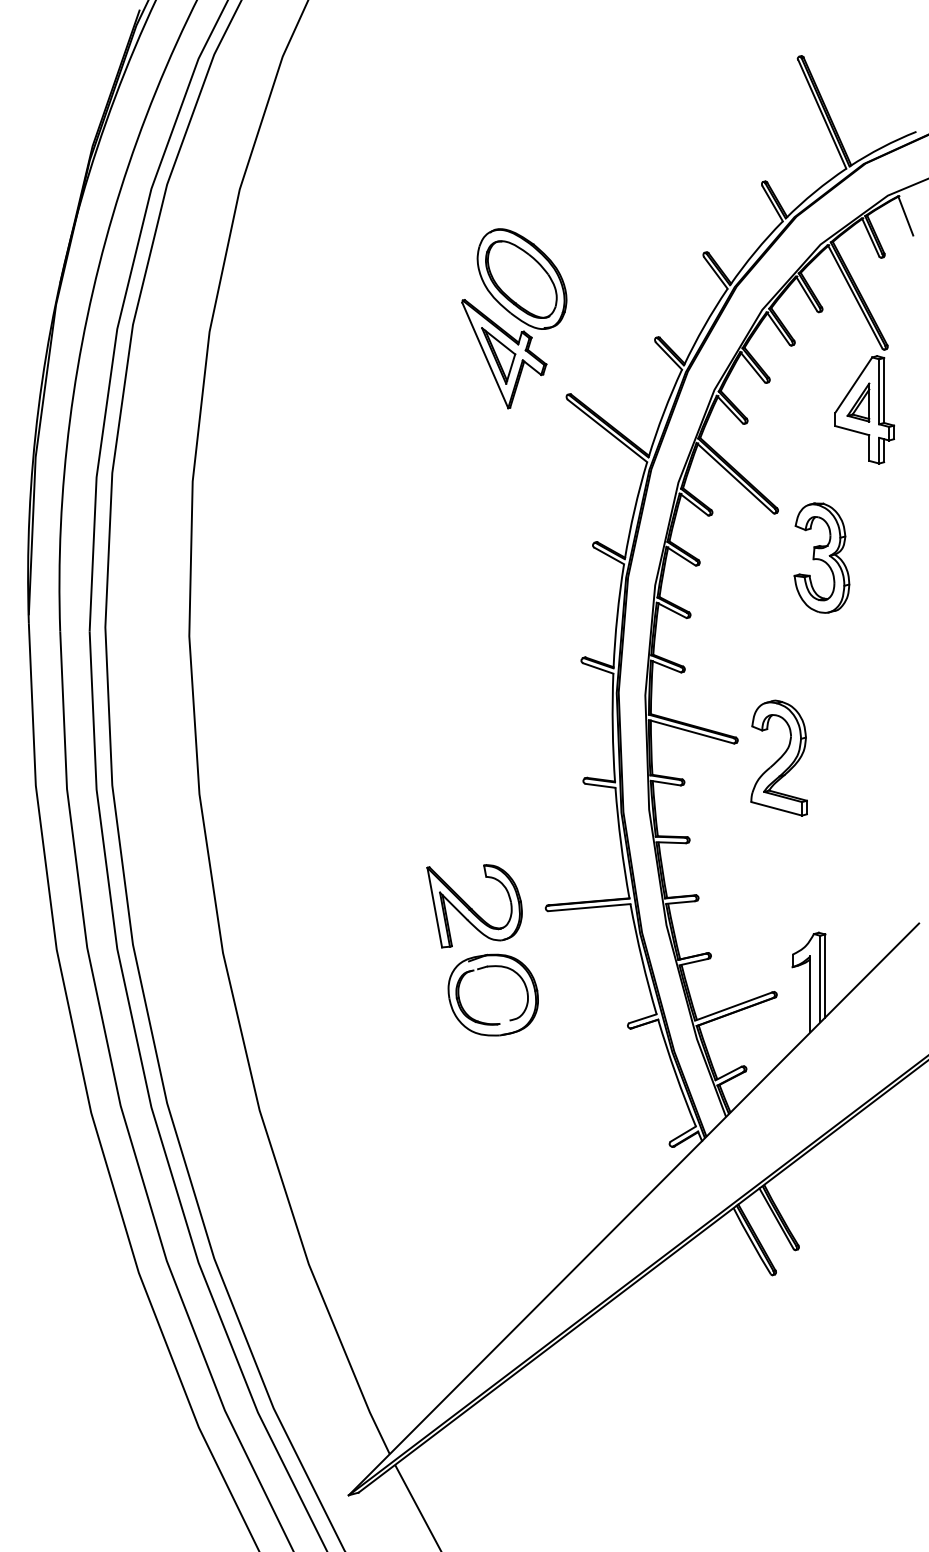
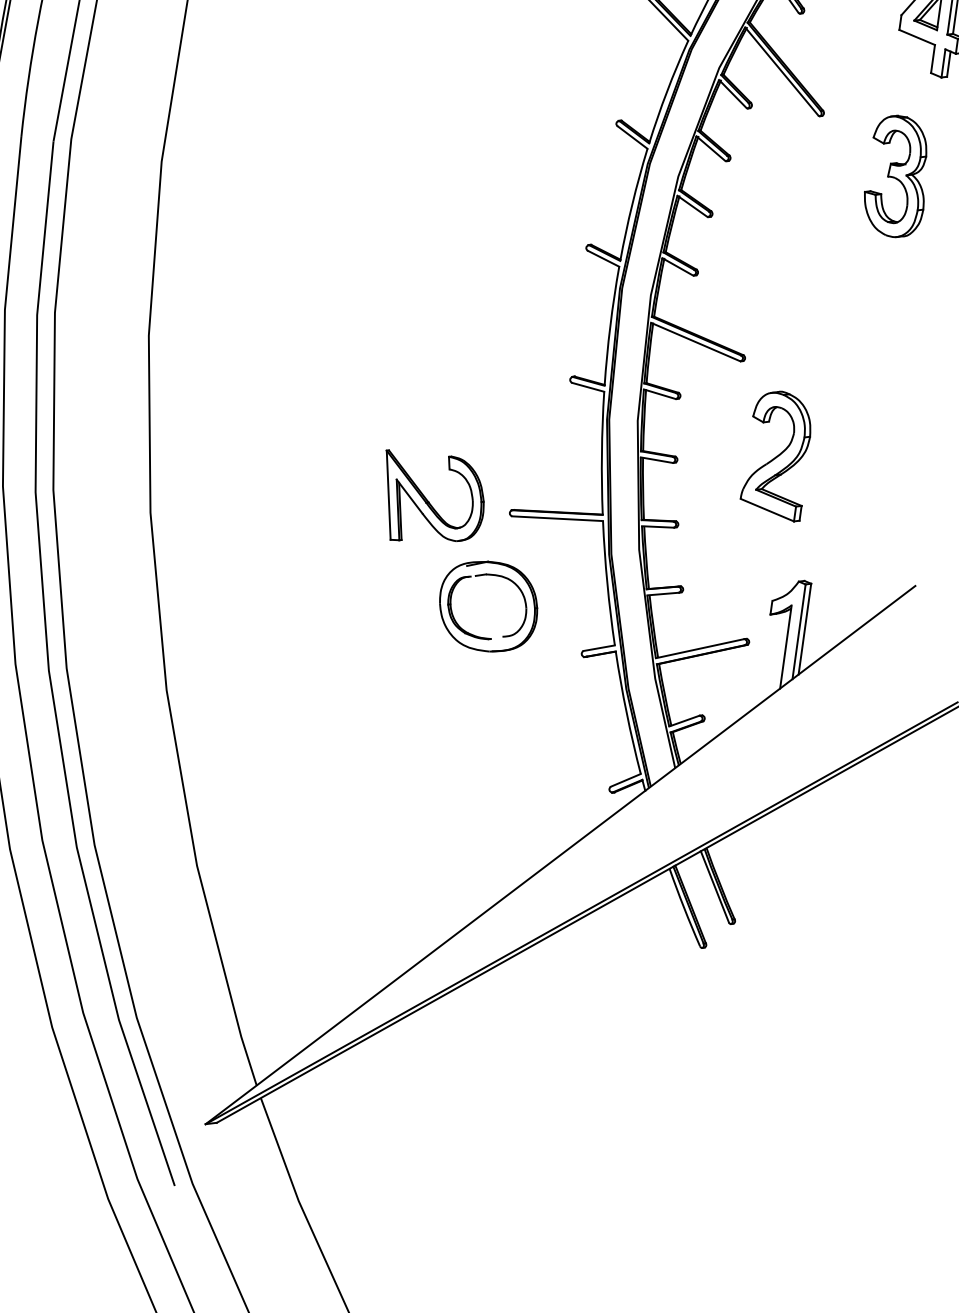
part: (821, 557) -> (897, 175), moved
part: (778, 757) -> (777, 454), moved
part: (492, 994) -> (487, 605), moved

